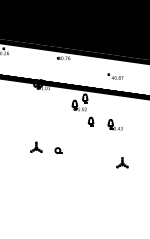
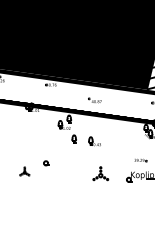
part: (36, 147) -> (24, 171), moved
part: (122, 162) -> (100, 173), size x1.6

